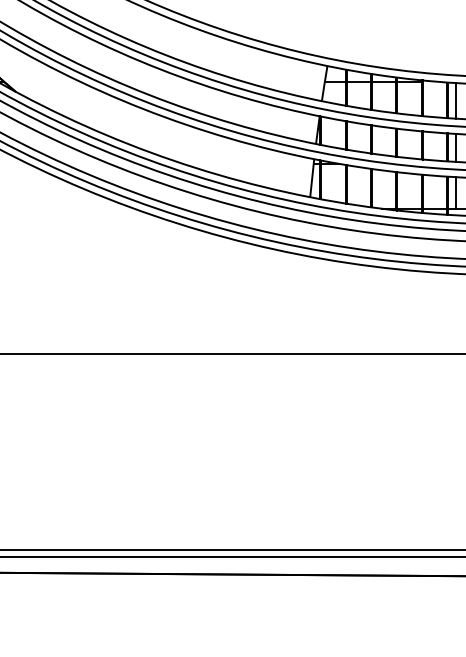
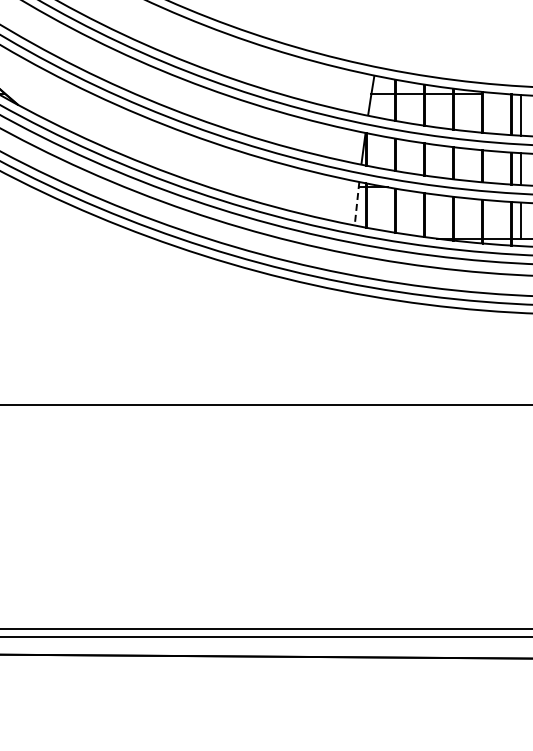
line: (311, 178) -> (356, 204), solid -> dashed

